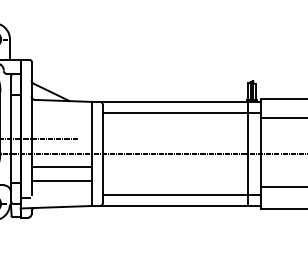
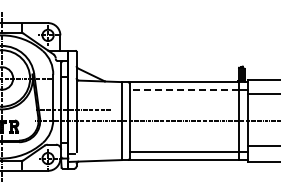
line: (174, 113) -> (183, 90), solid -> dashed
line: (60, 166) -> (98, 130), removed
line: (60, 181) -> (98, 141), removed

